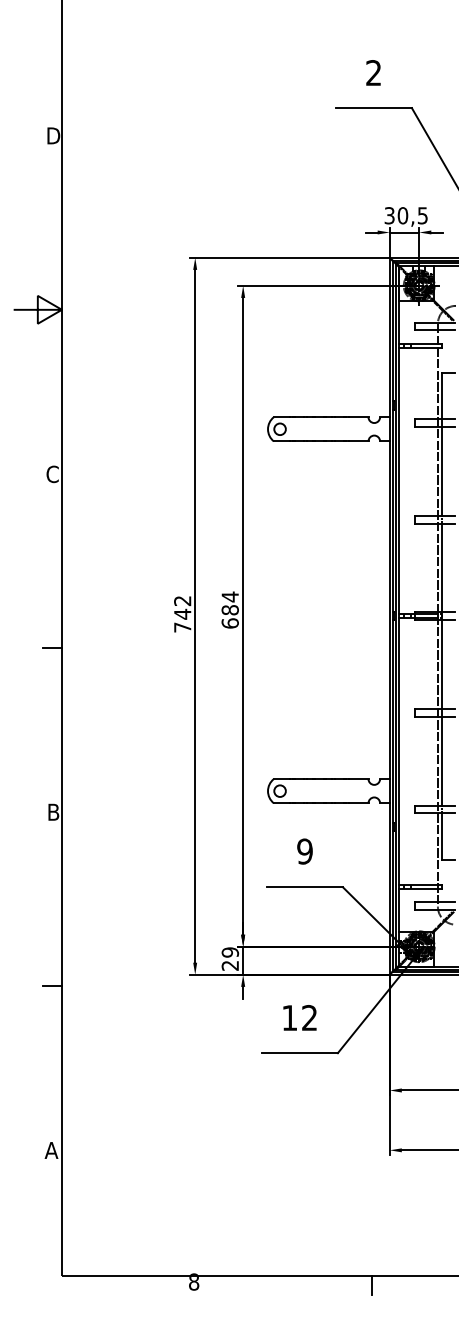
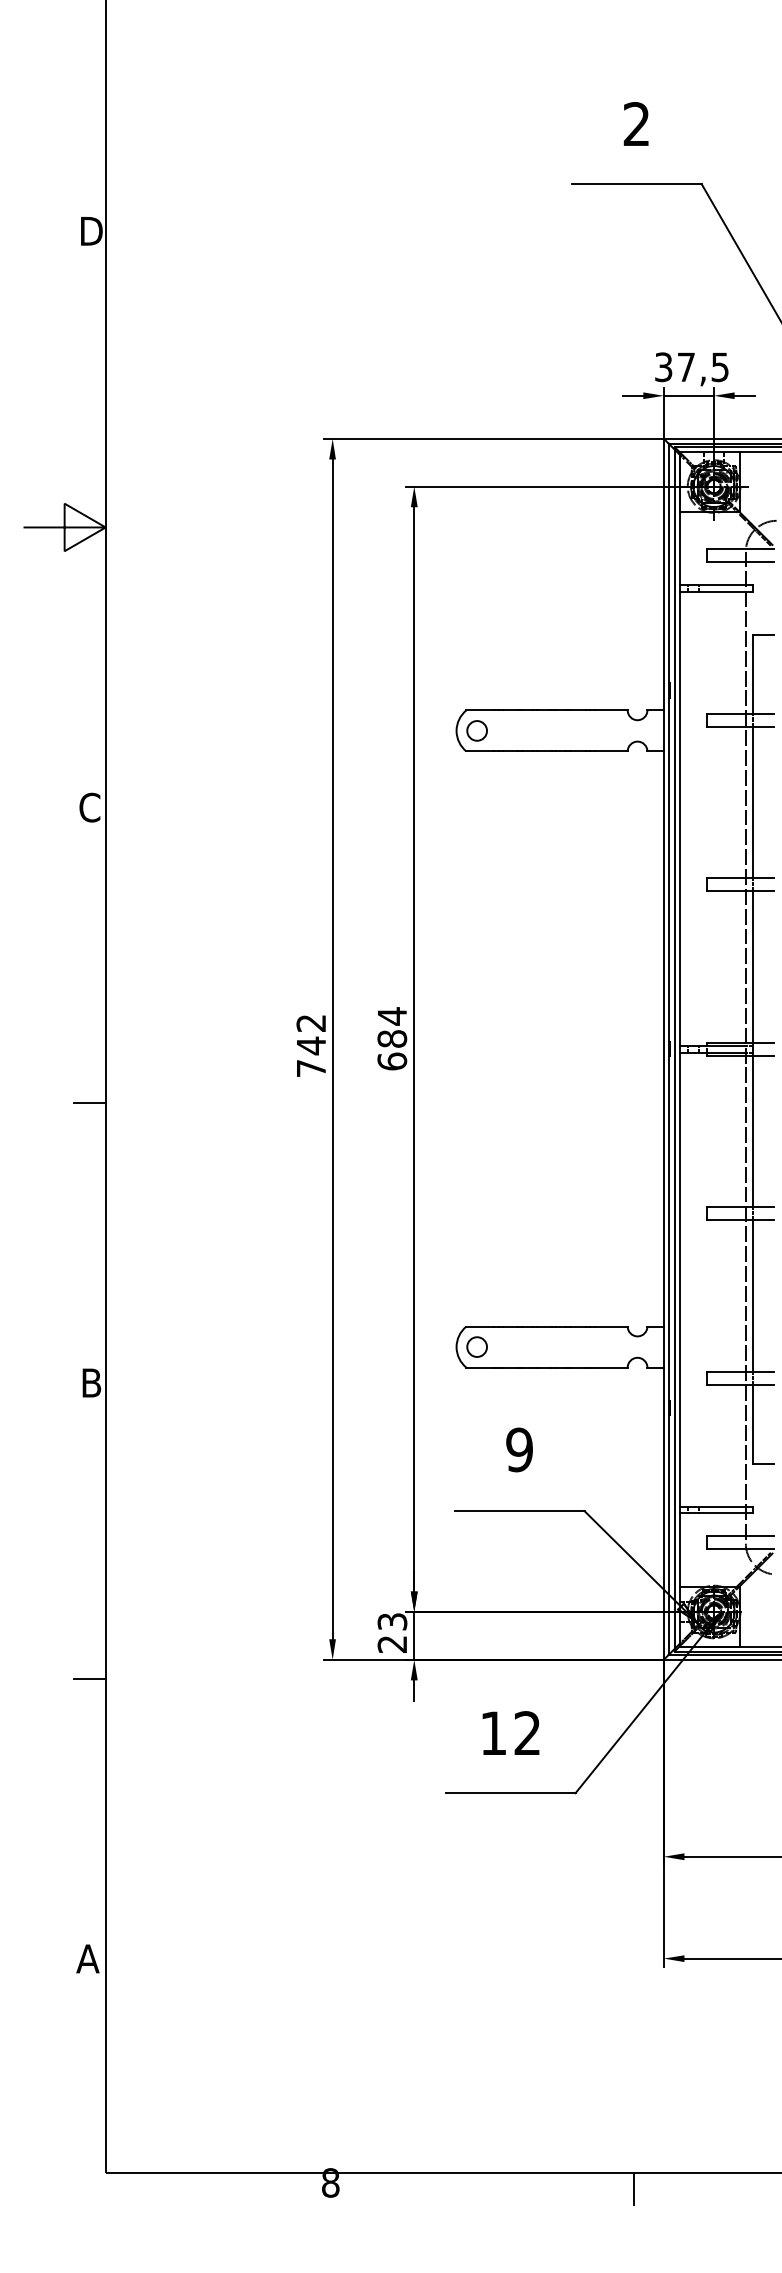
text: (402, 215) -> (685, 366), 30,5 -> 37,5
text: (229, 952) -> (391, 1621), 29 -> 23

